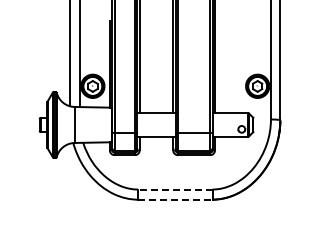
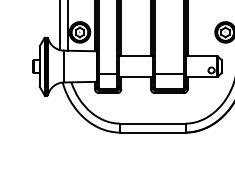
line: (174, 189) -> (152, 123), dashed -> solid
line: (175, 199) -> (152, 132), dashed -> solid

